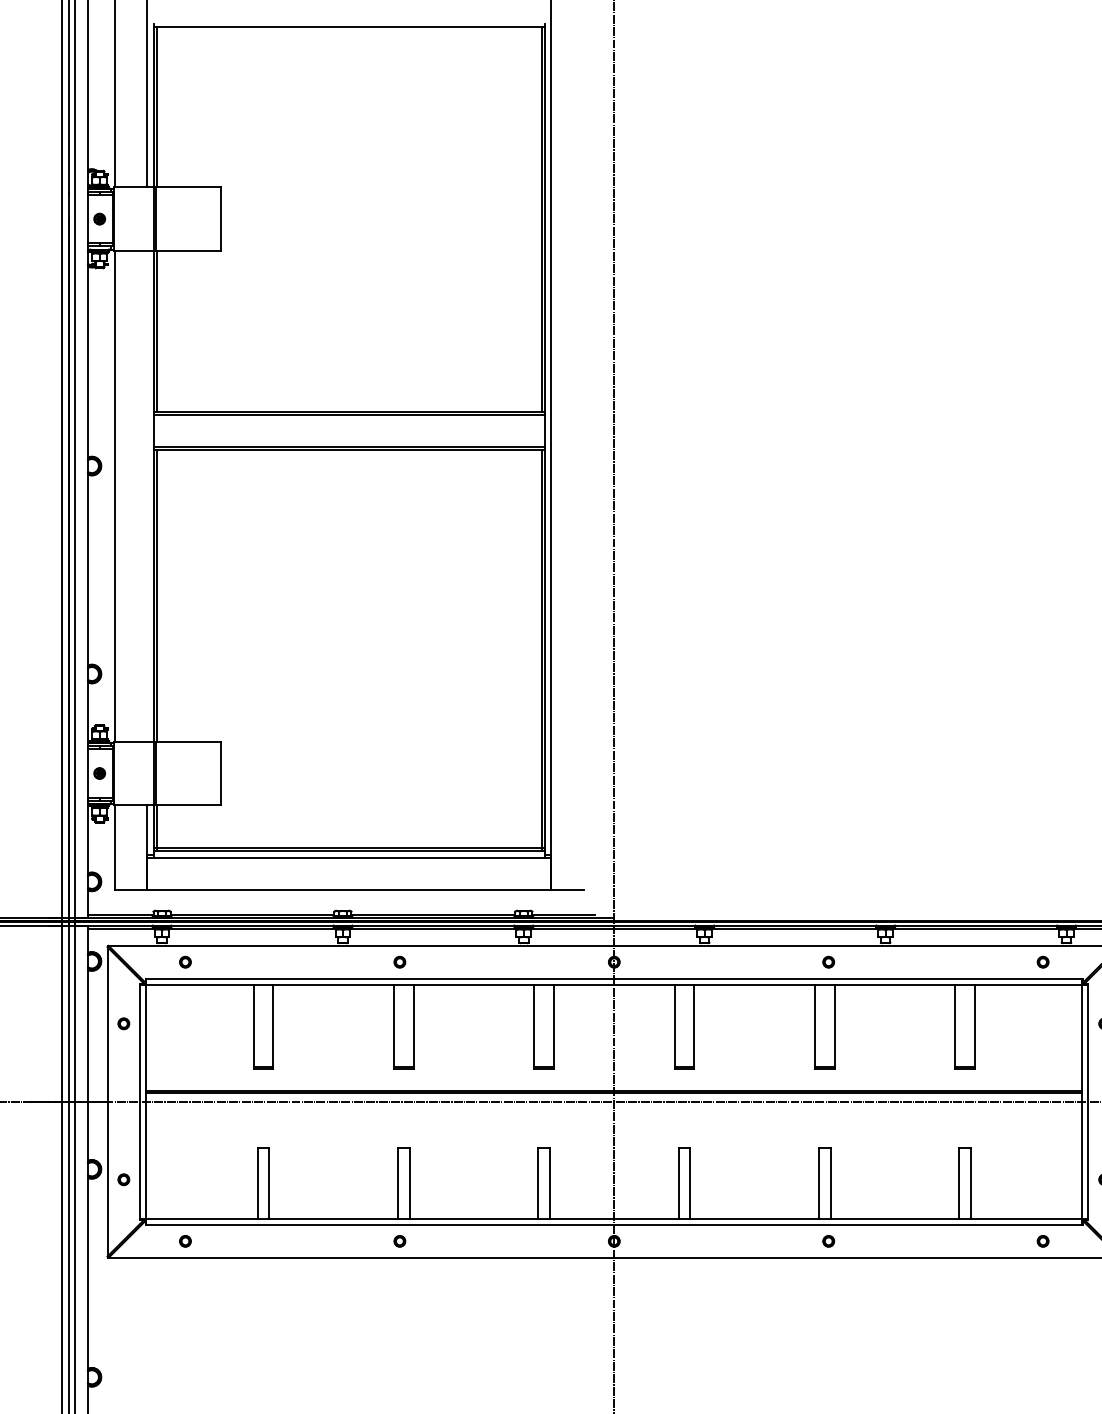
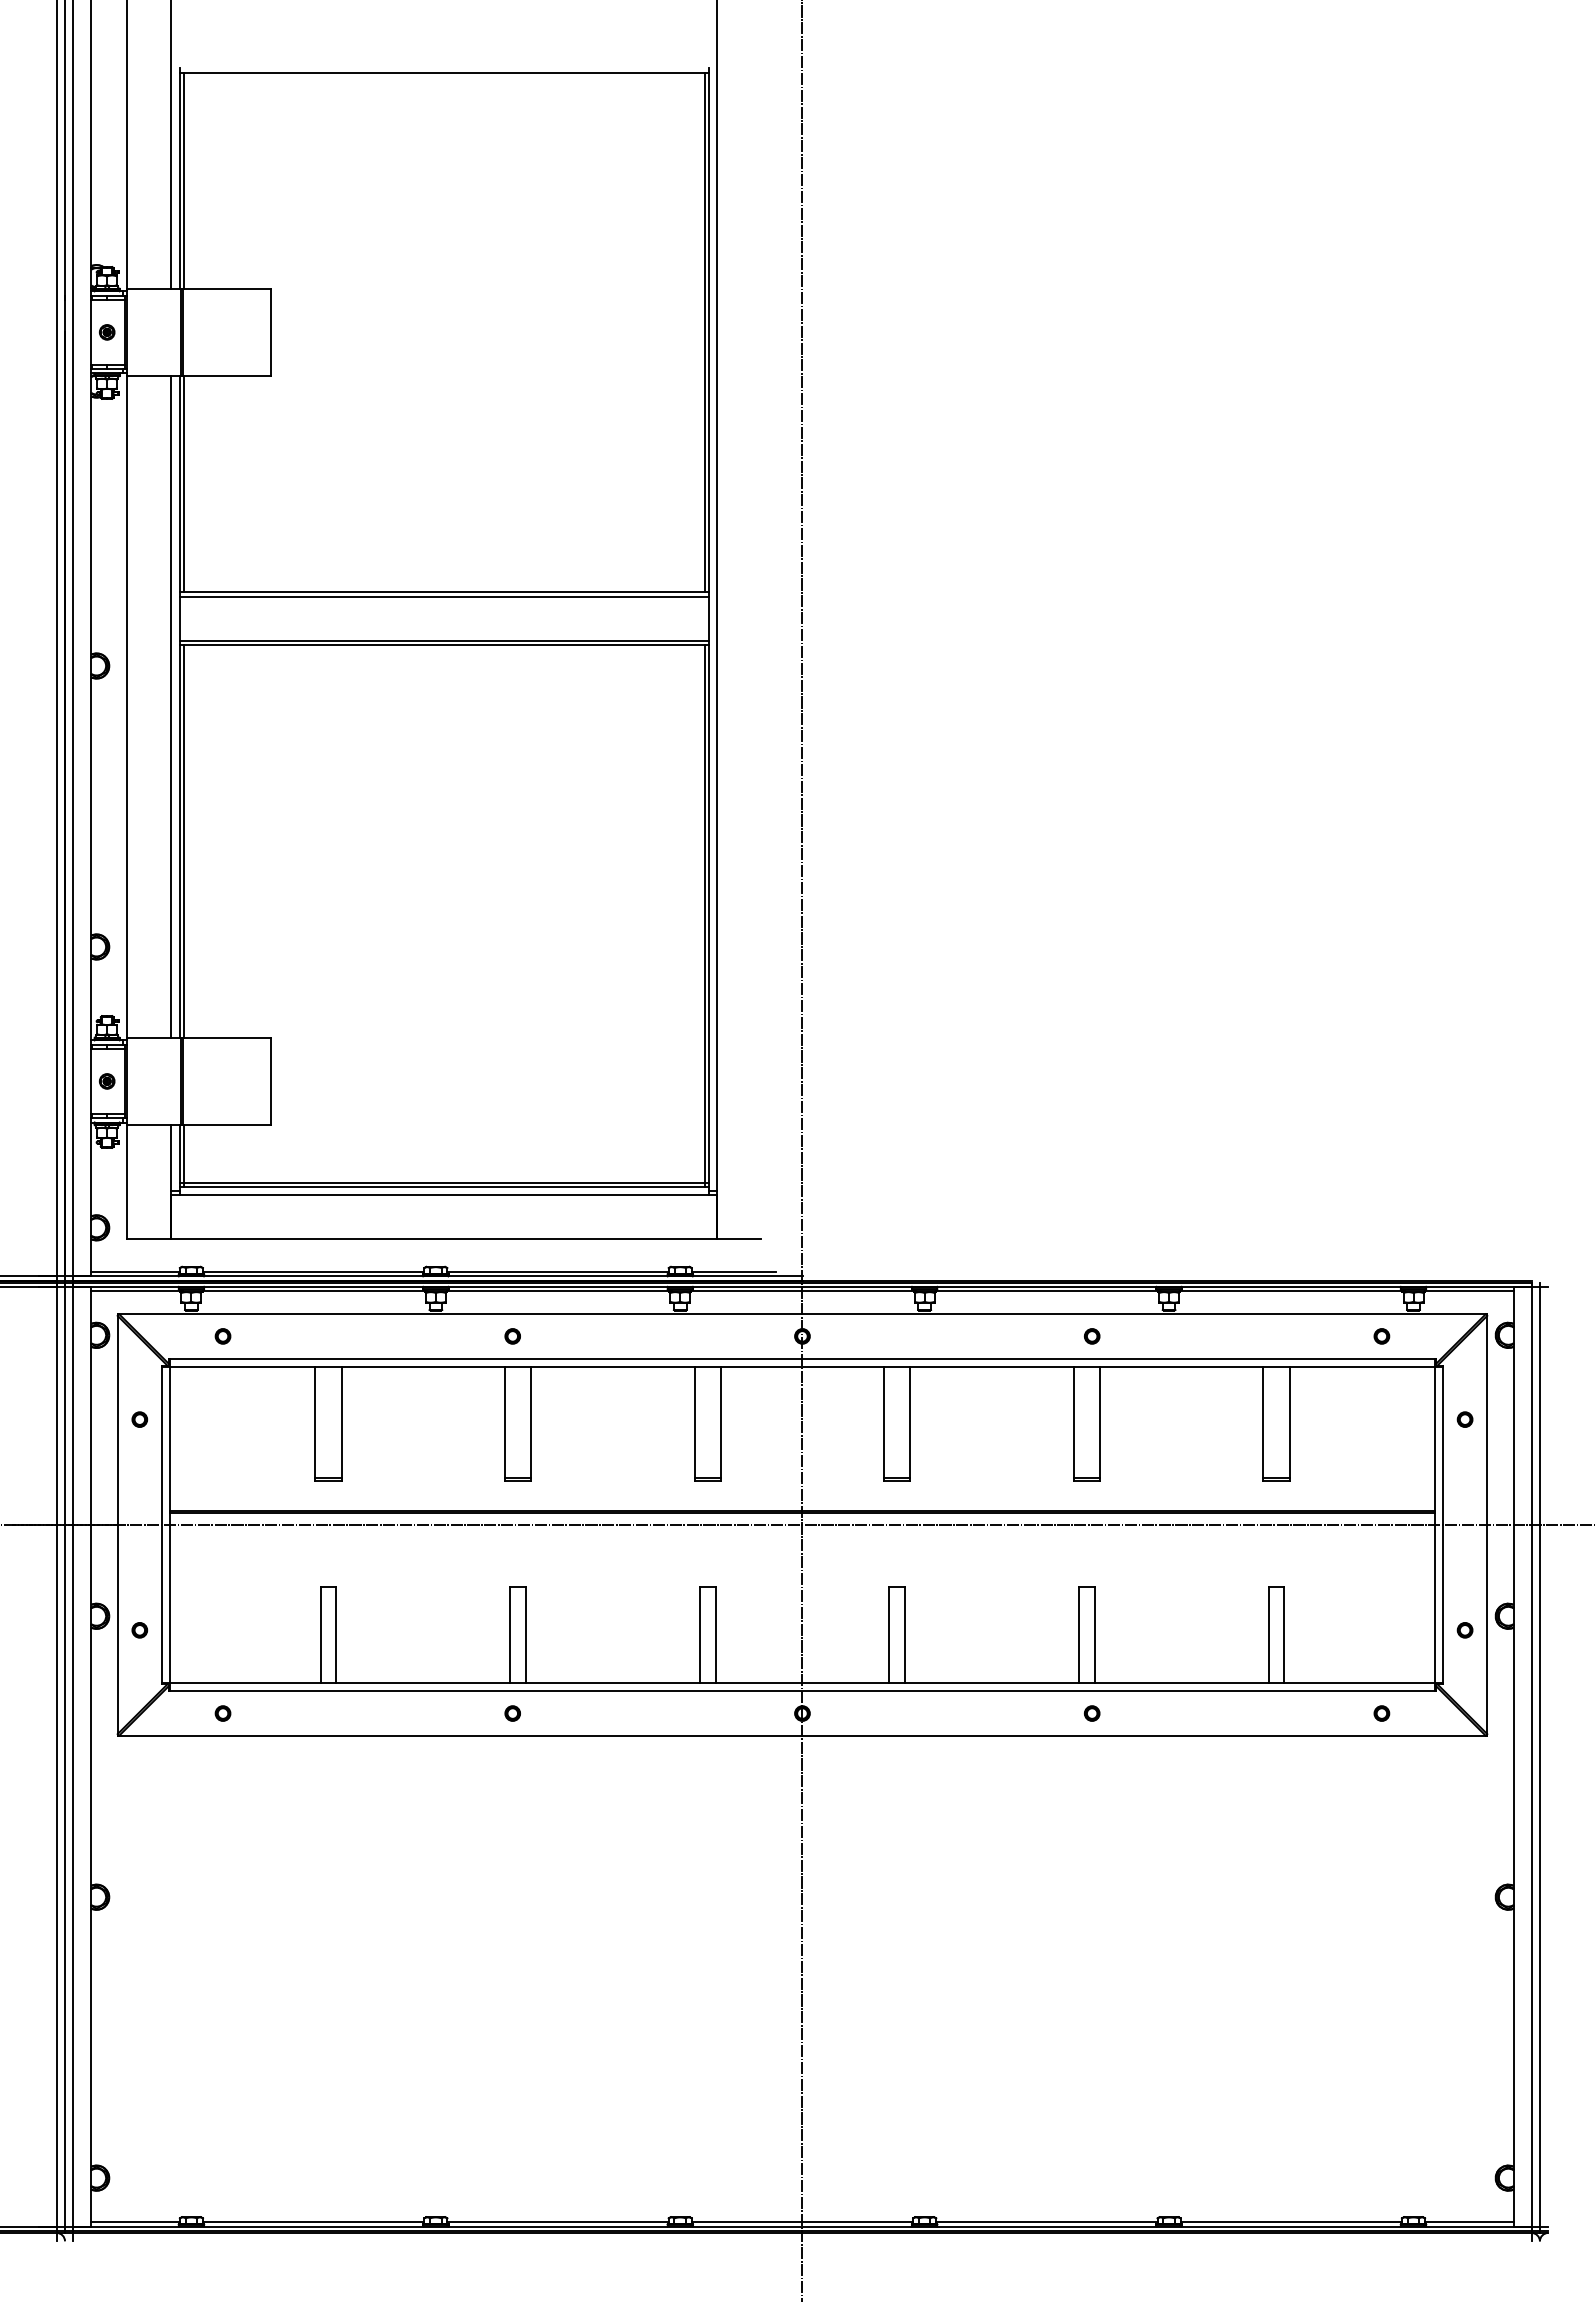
line: (147, 496) -> (171, 706), added

